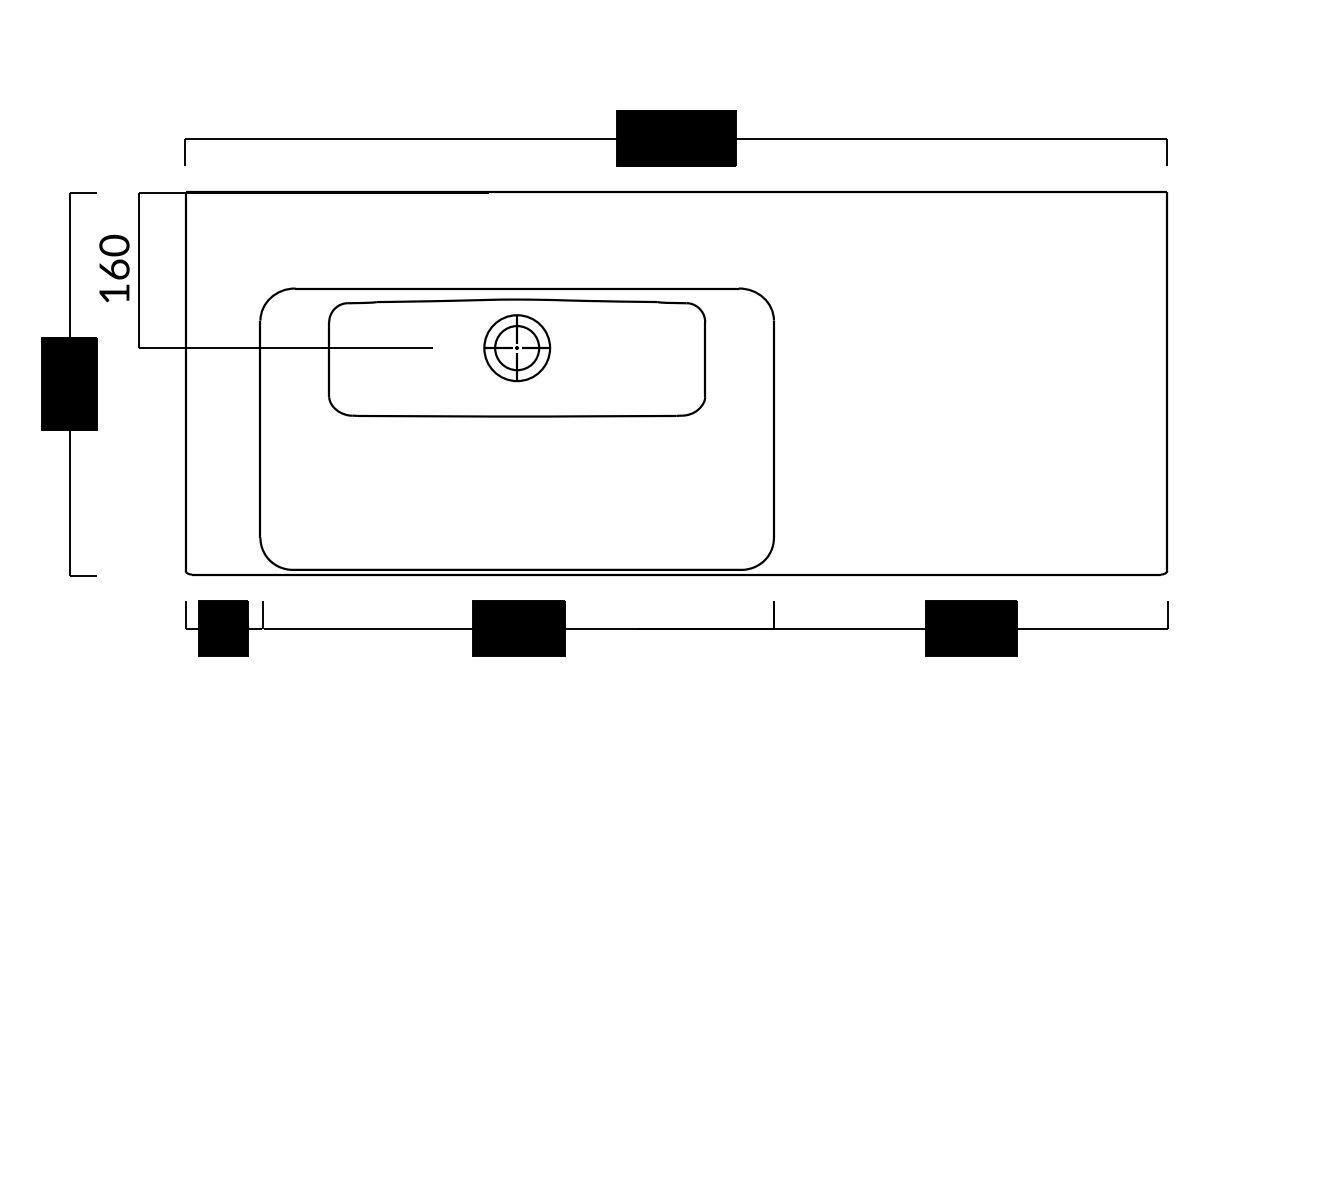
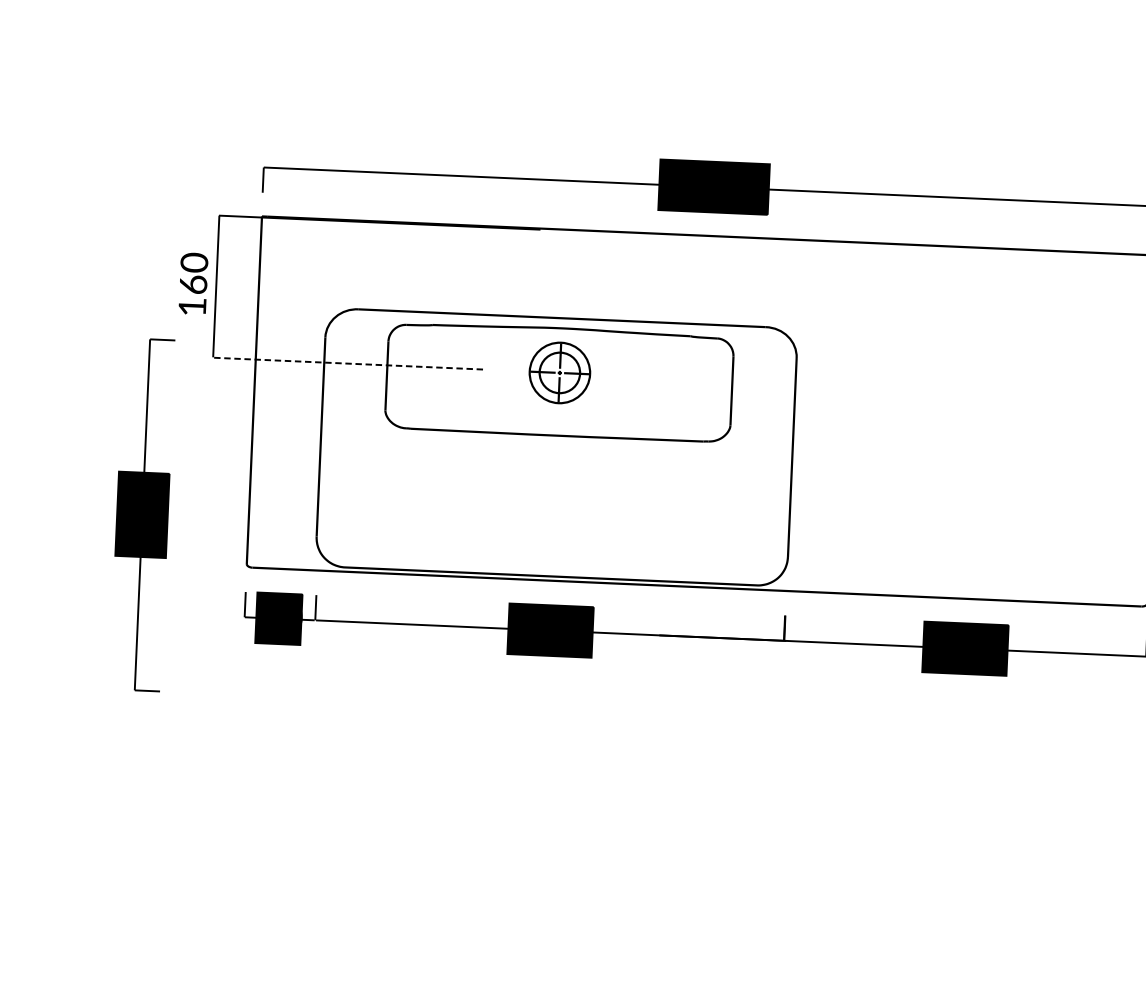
line: (285, 348) -> (347, 363), solid -> dashed
part: (69, 384) -> (142, 515), moved

